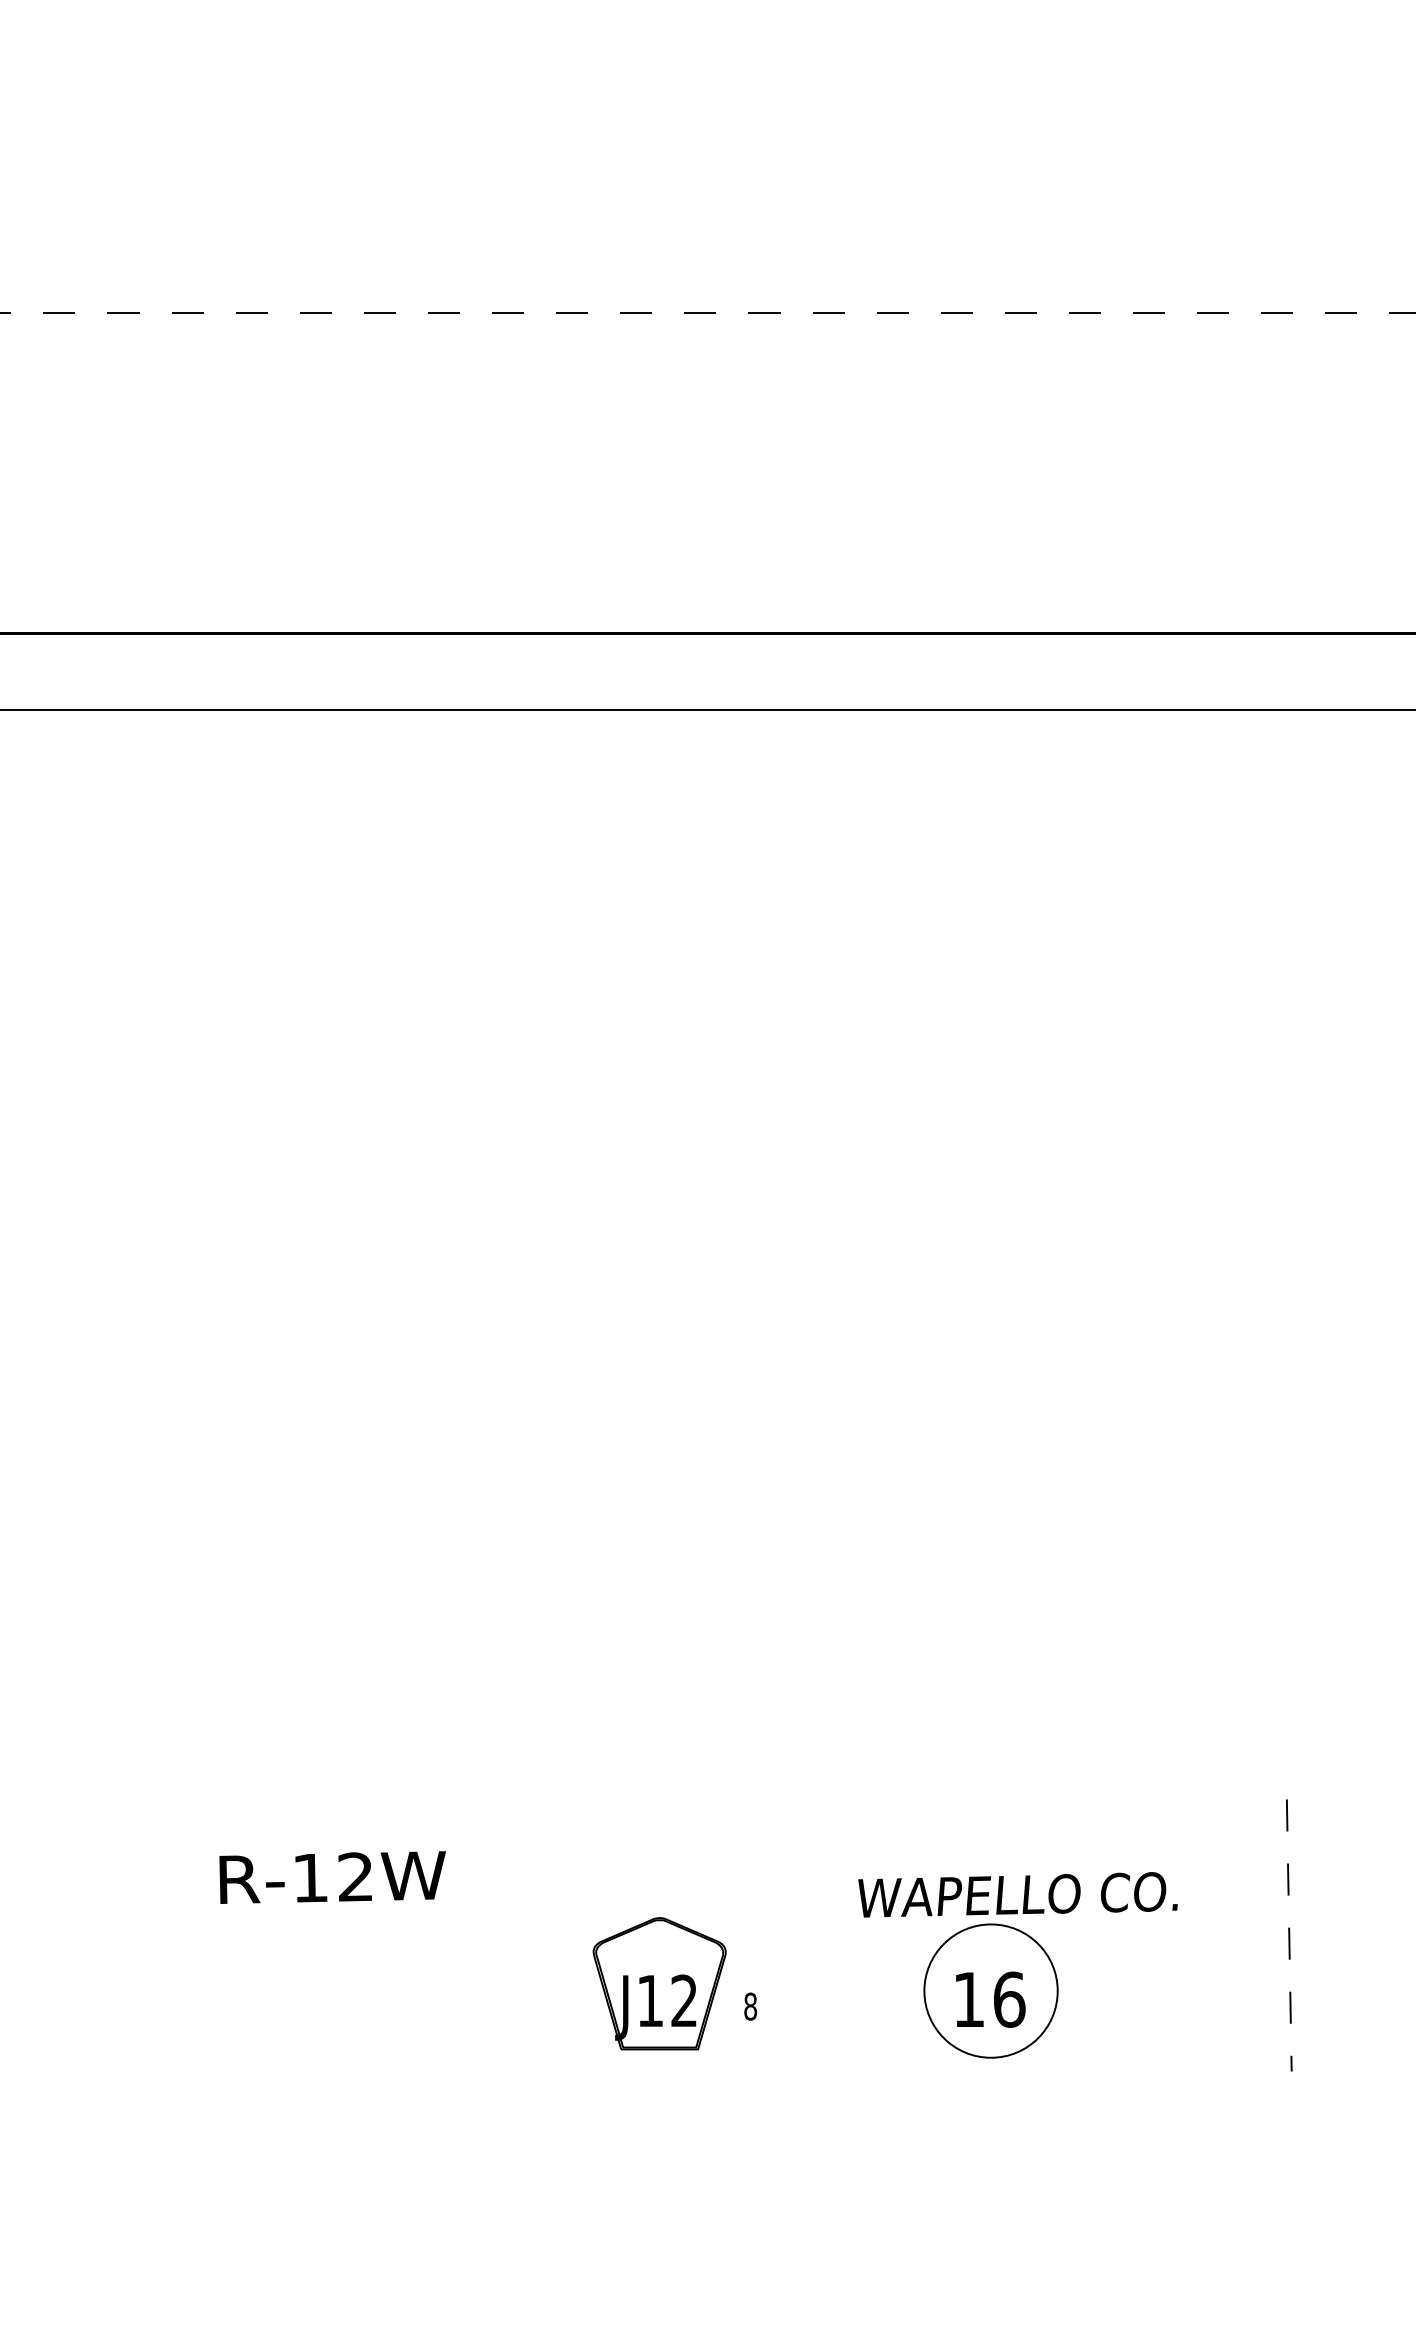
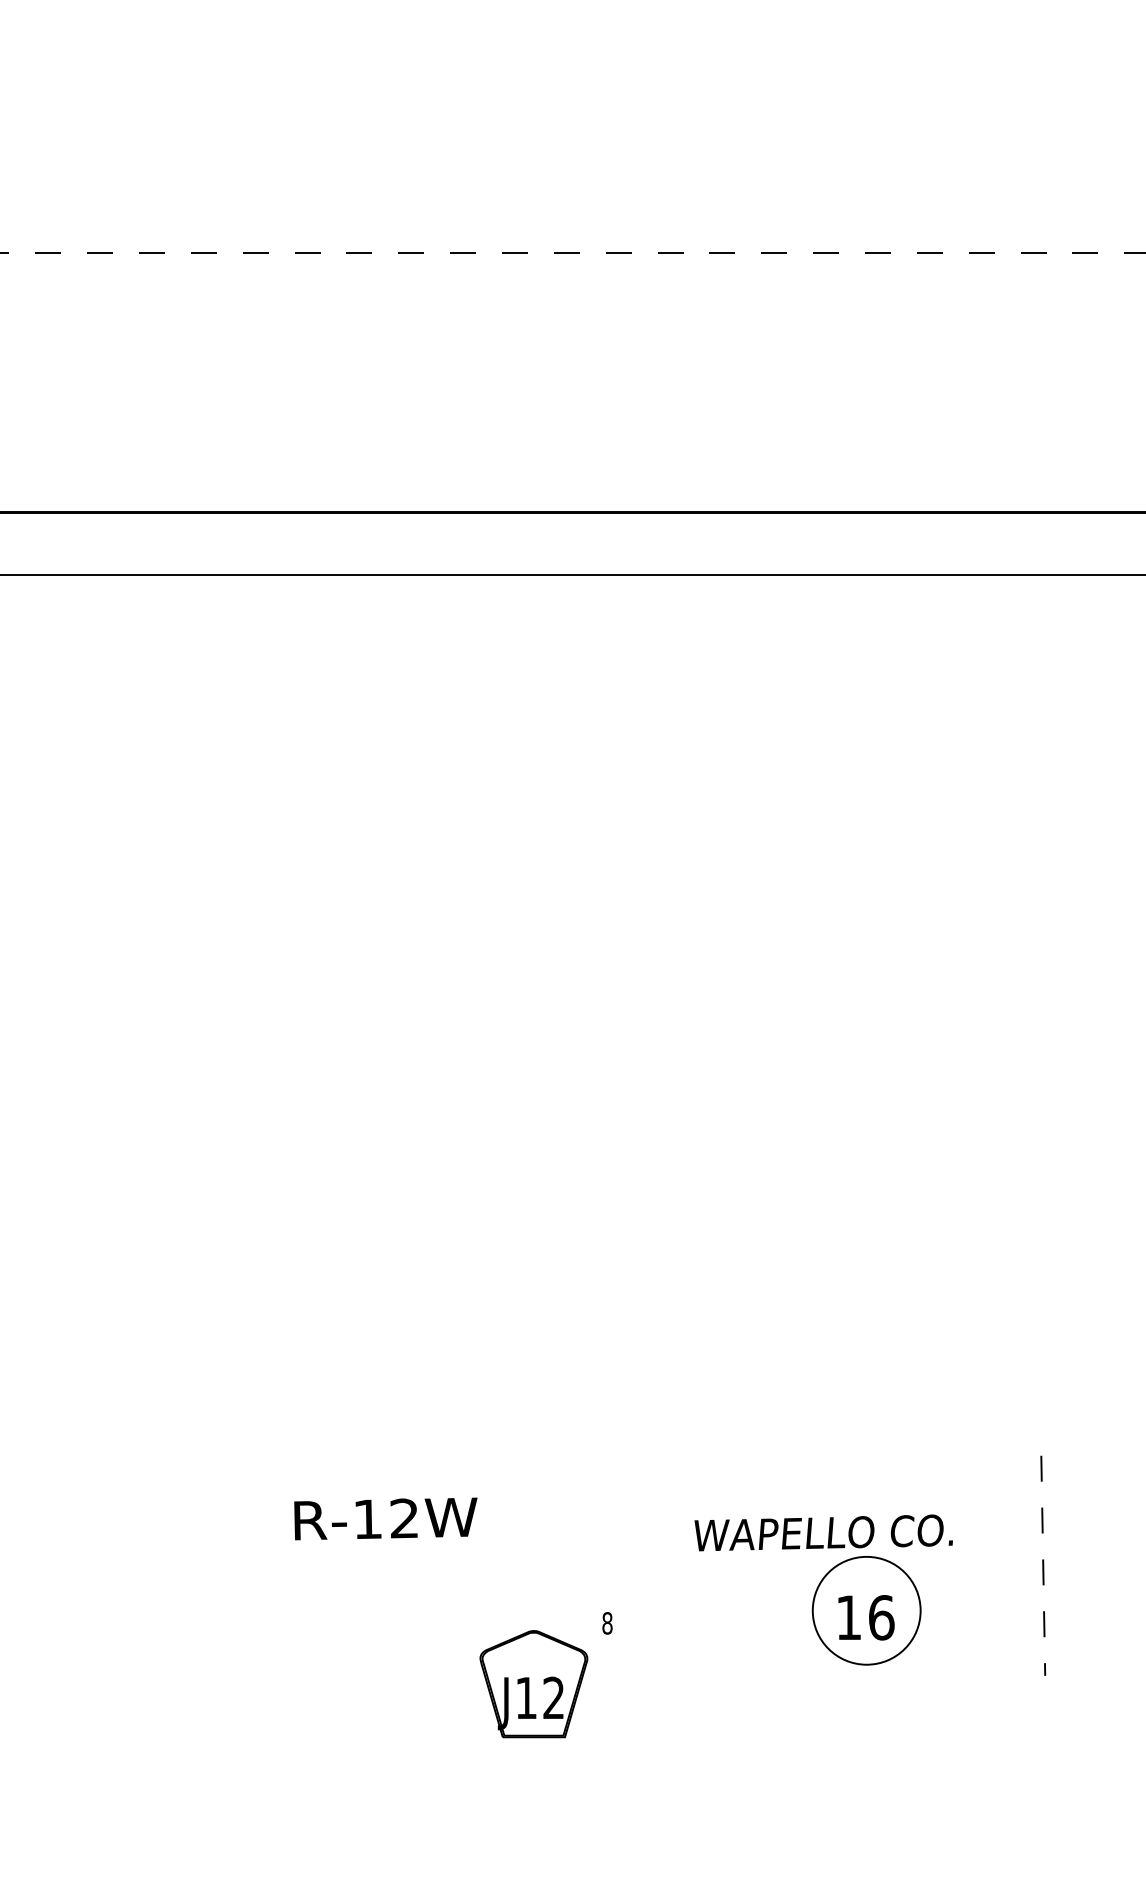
text: (332, 1877) -> (385, 1518), moved
part: (659, 1983) -> (533, 1683), moved
part: (990, 1990) -> (866, 1610), moved

